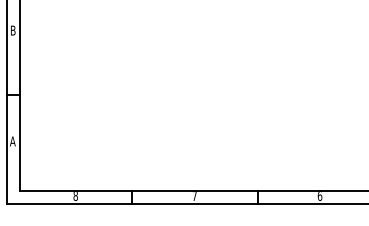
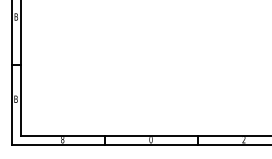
text: (12, 141) -> (15, 99), A -> B
text: (194, 196) -> (150, 140), 7 -> 0
text: (319, 196) -> (243, 140), 6 -> 2

